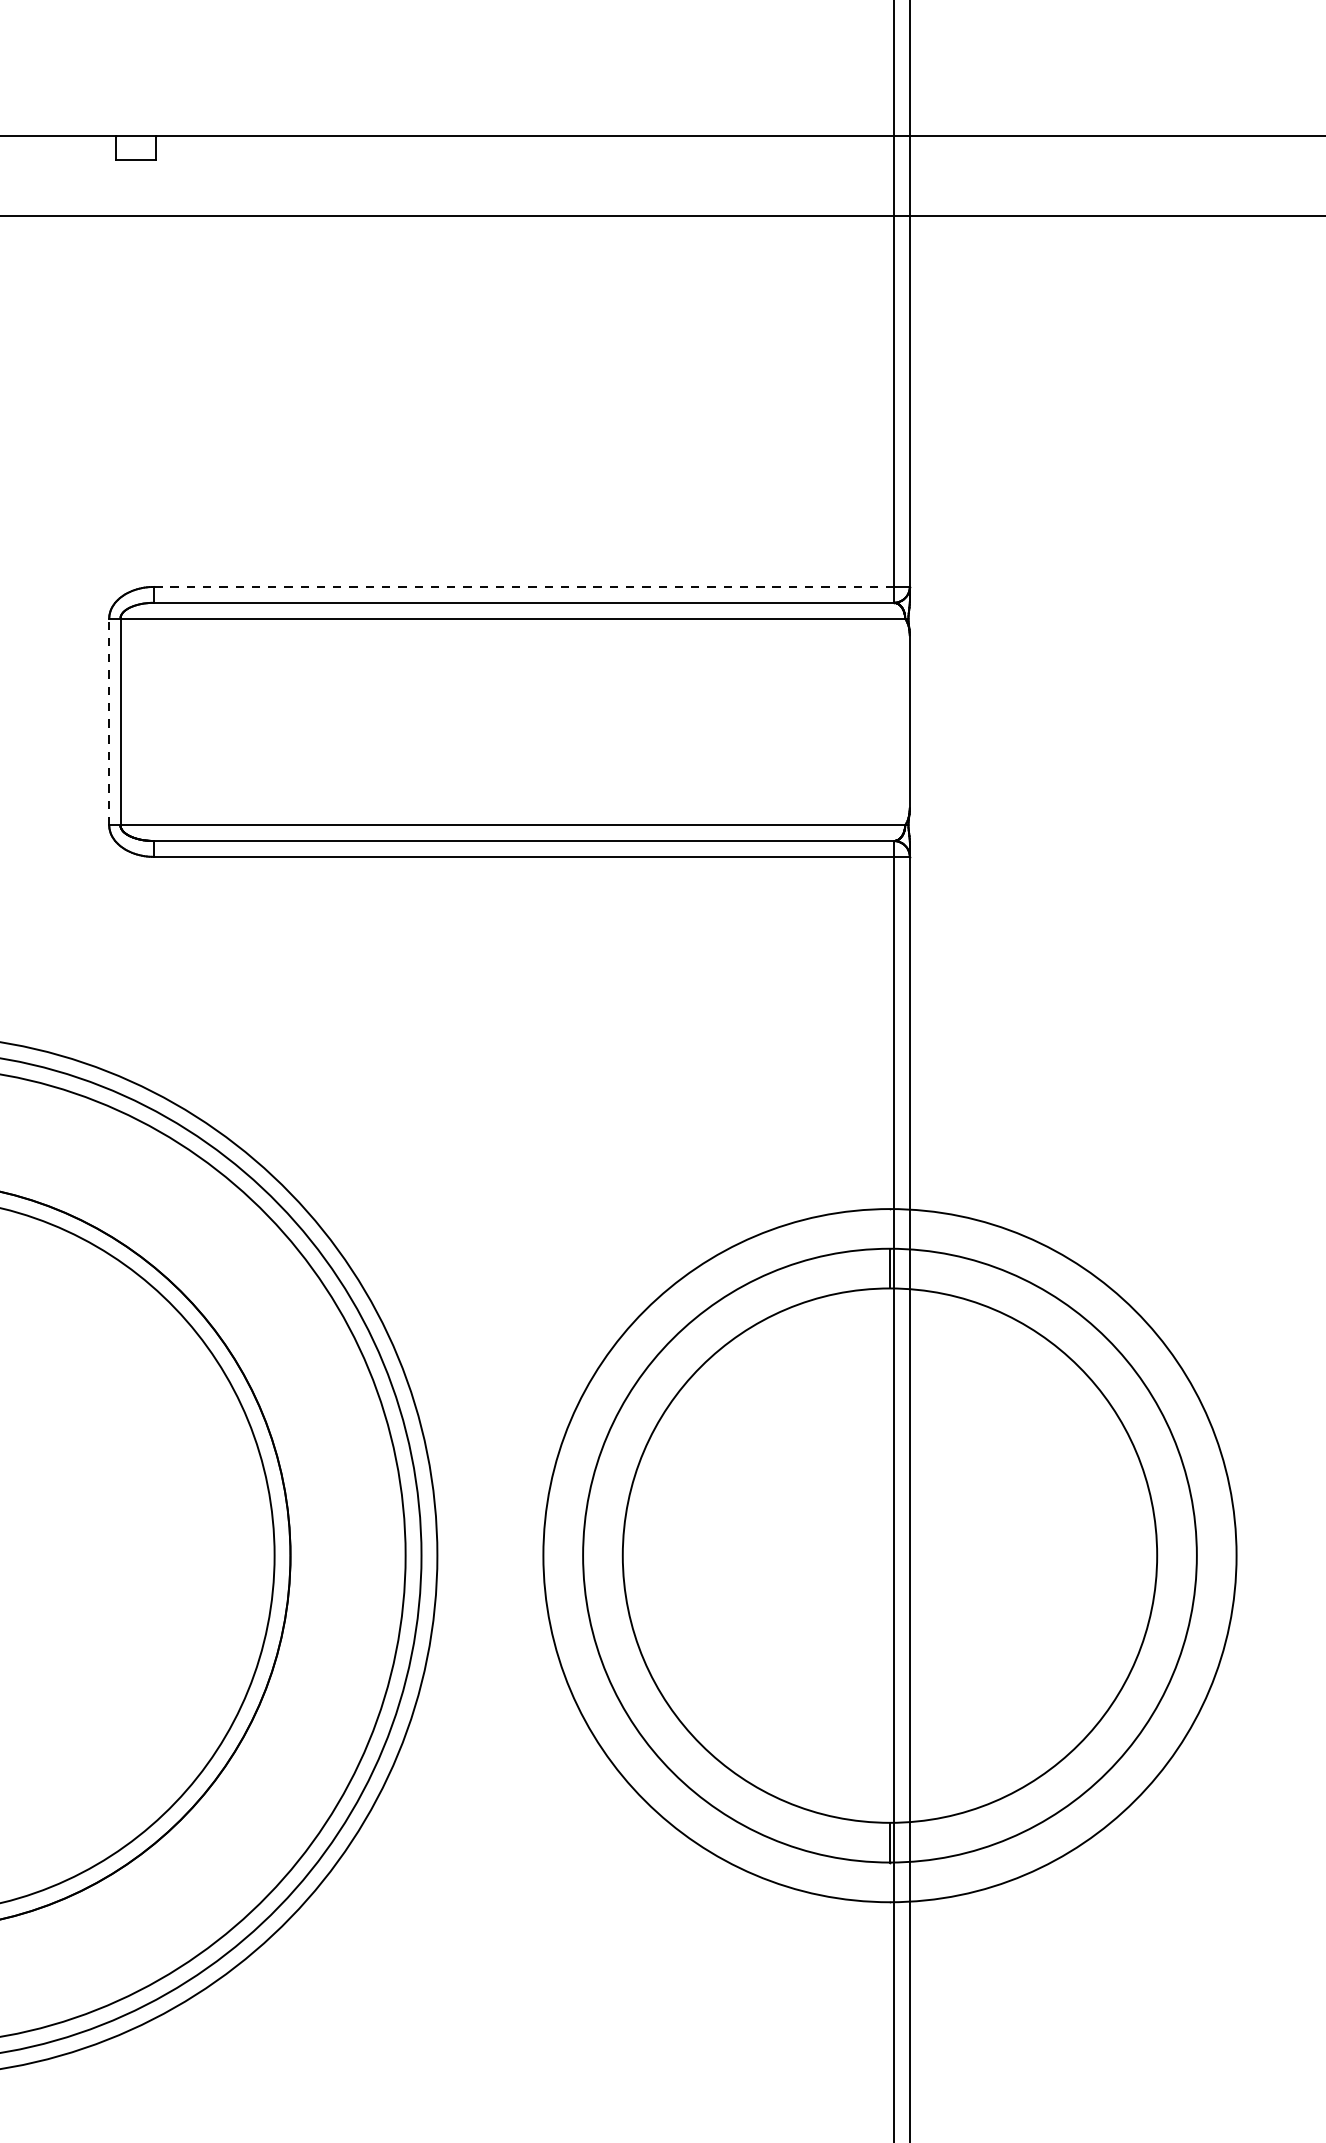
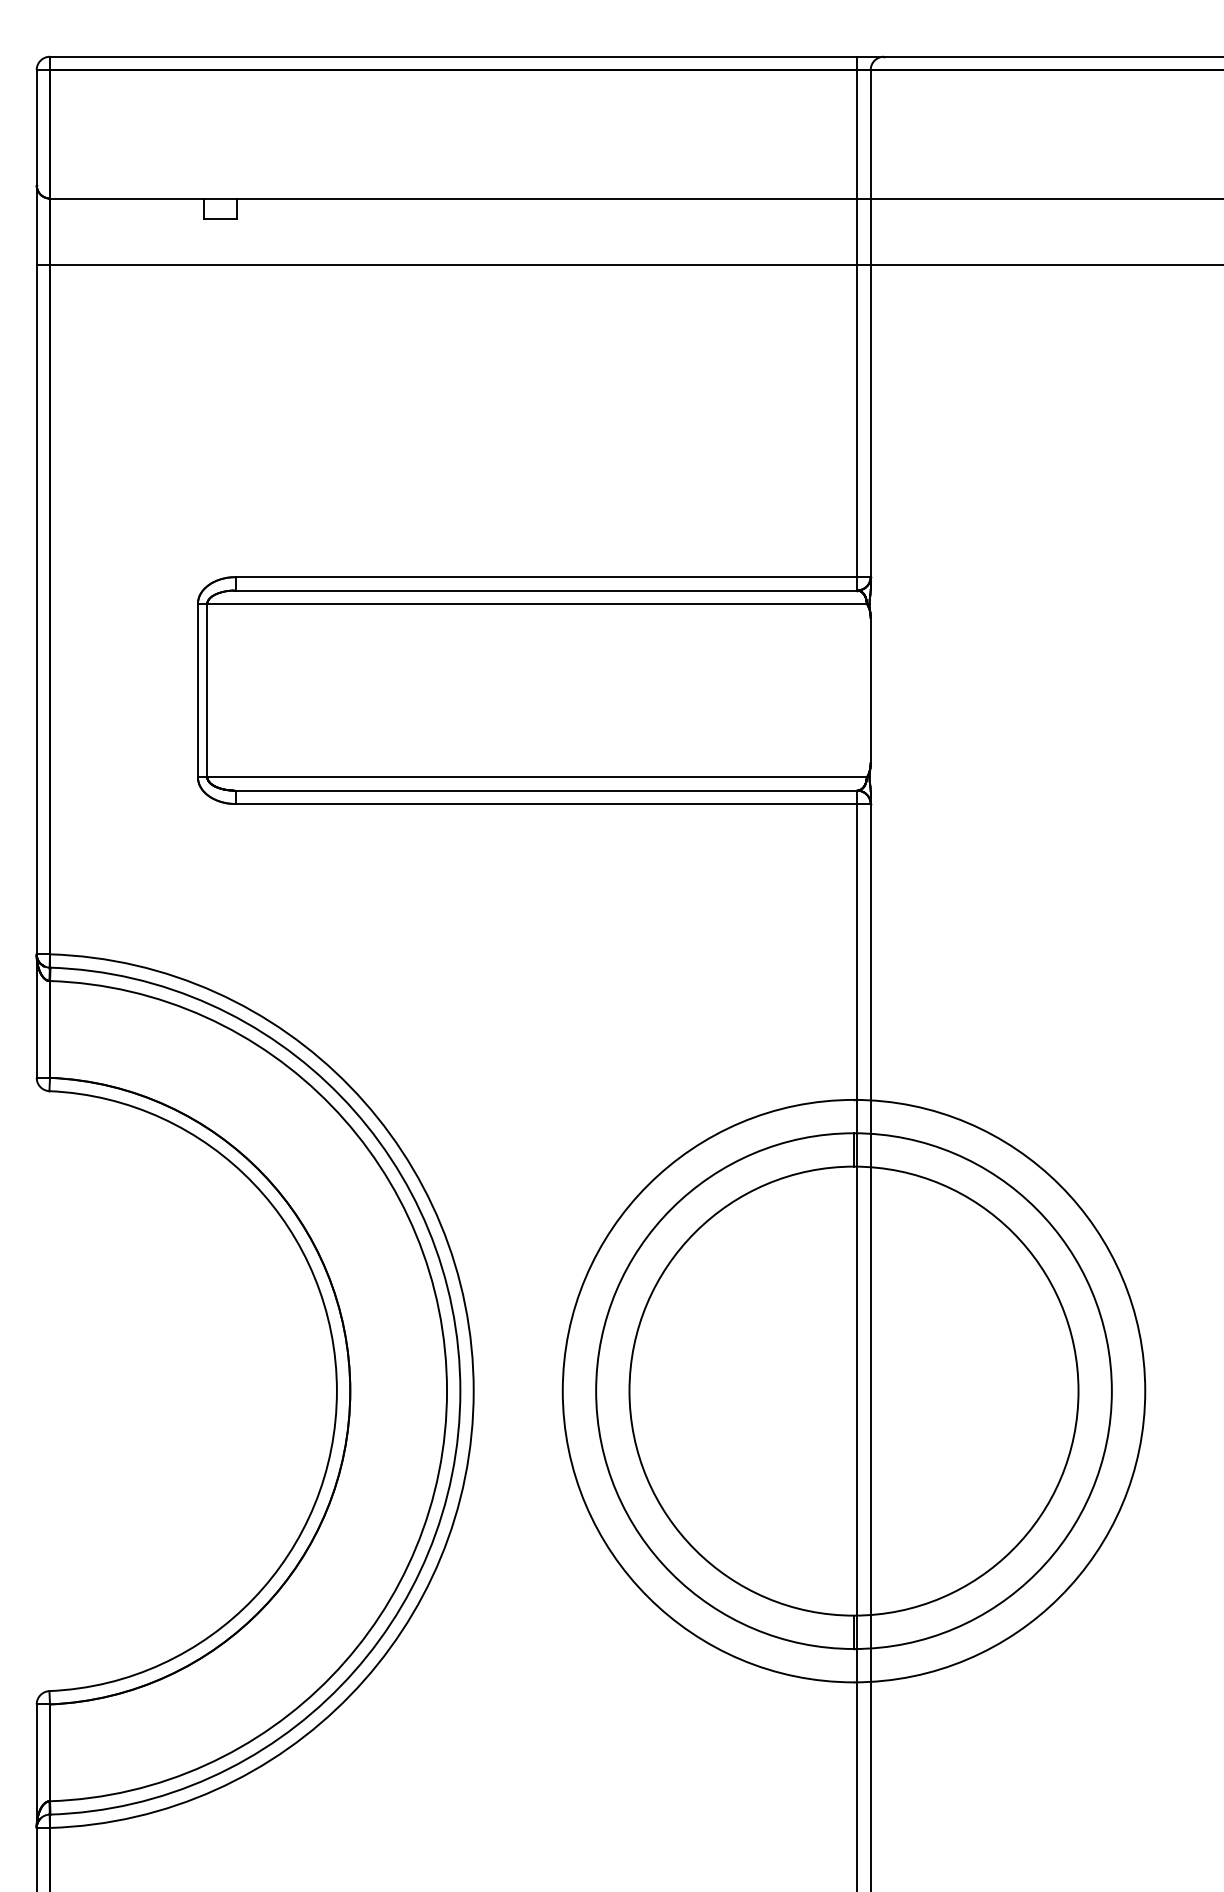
line: (524, 587) -> (546, 577), dashed -> solid
line: (108, 721) -> (197, 690), dashed -> solid

